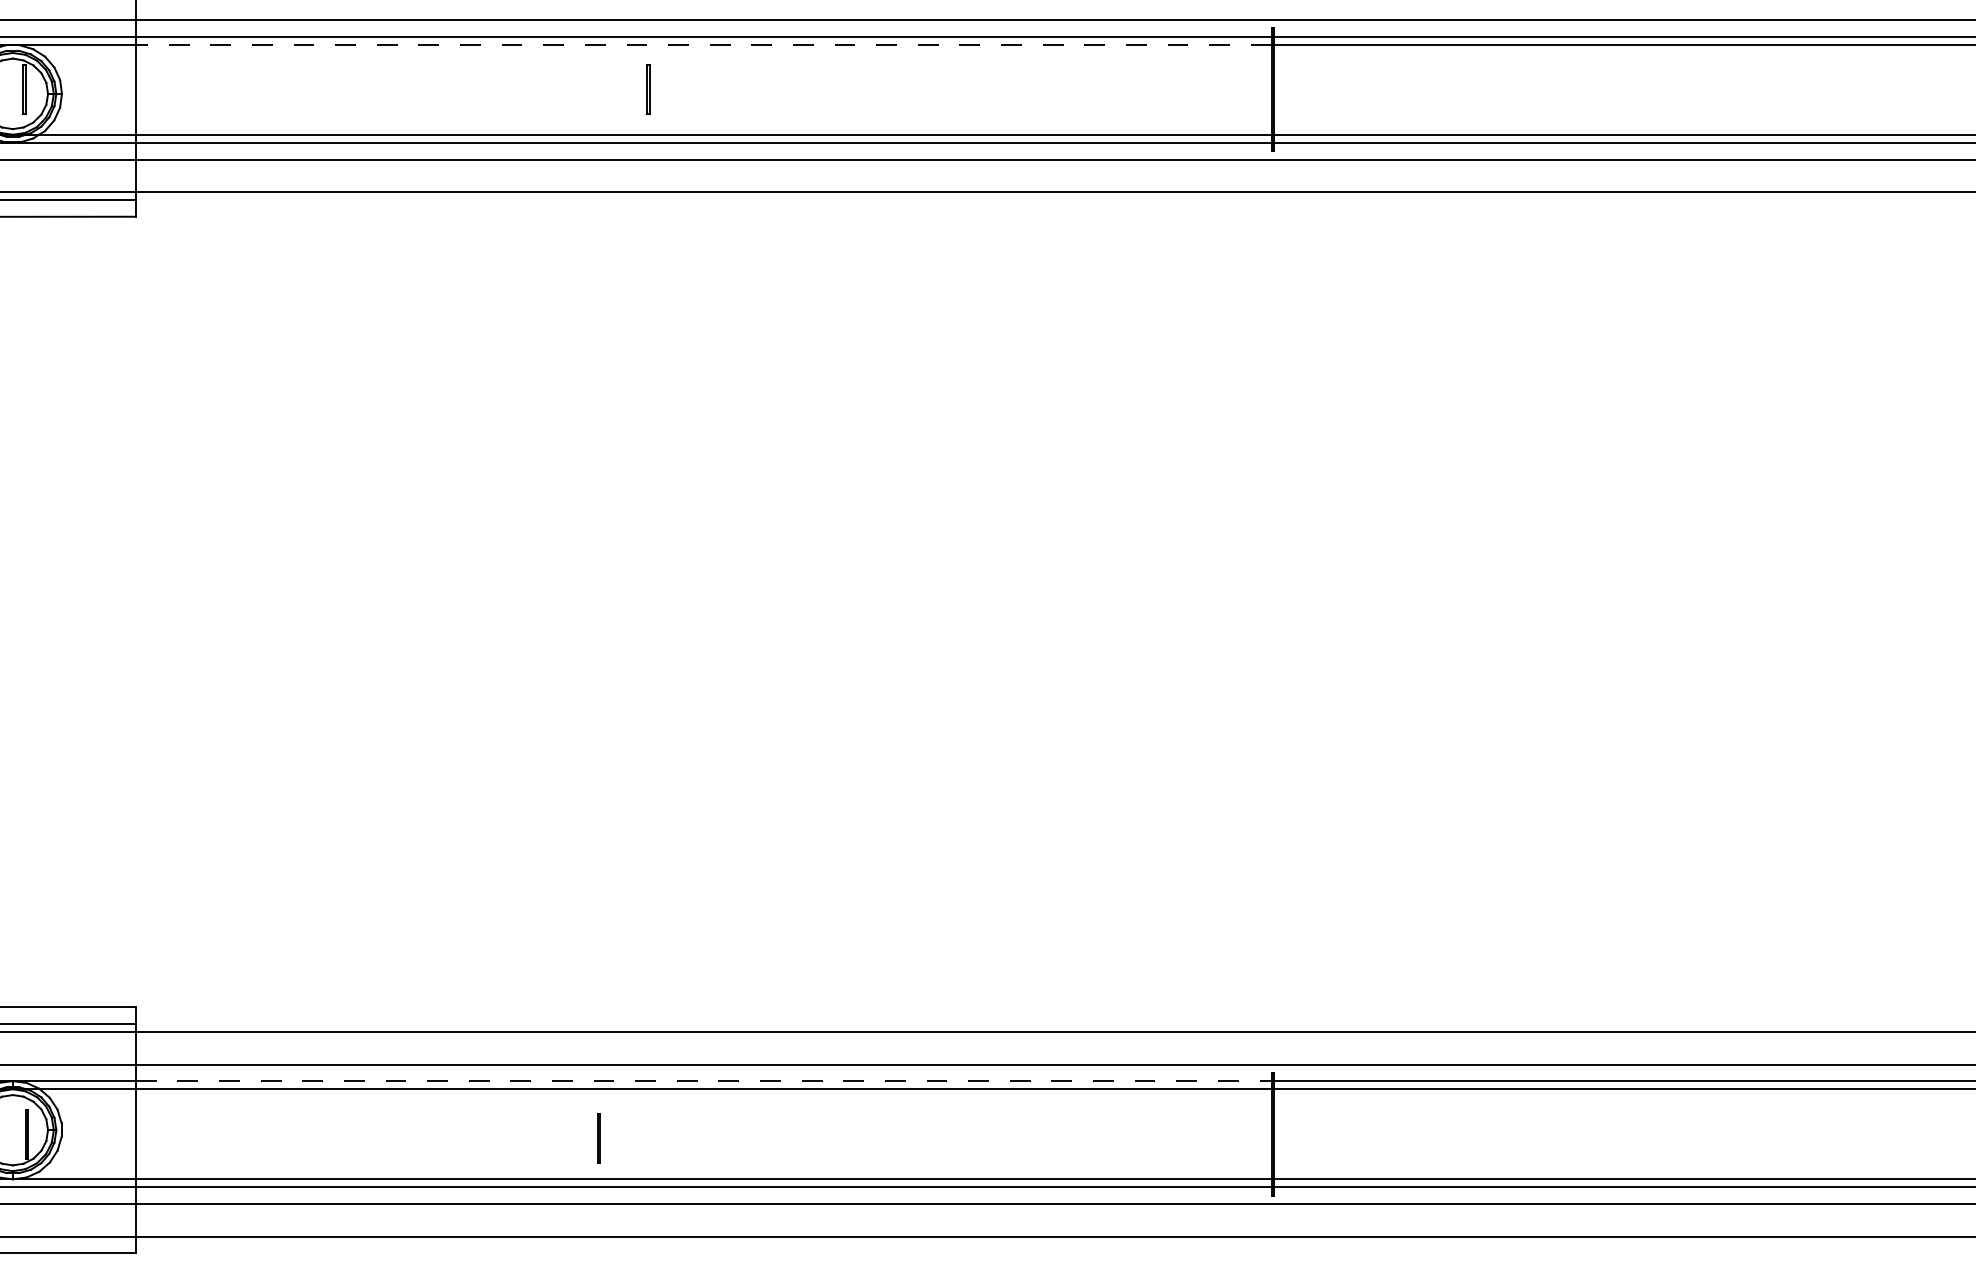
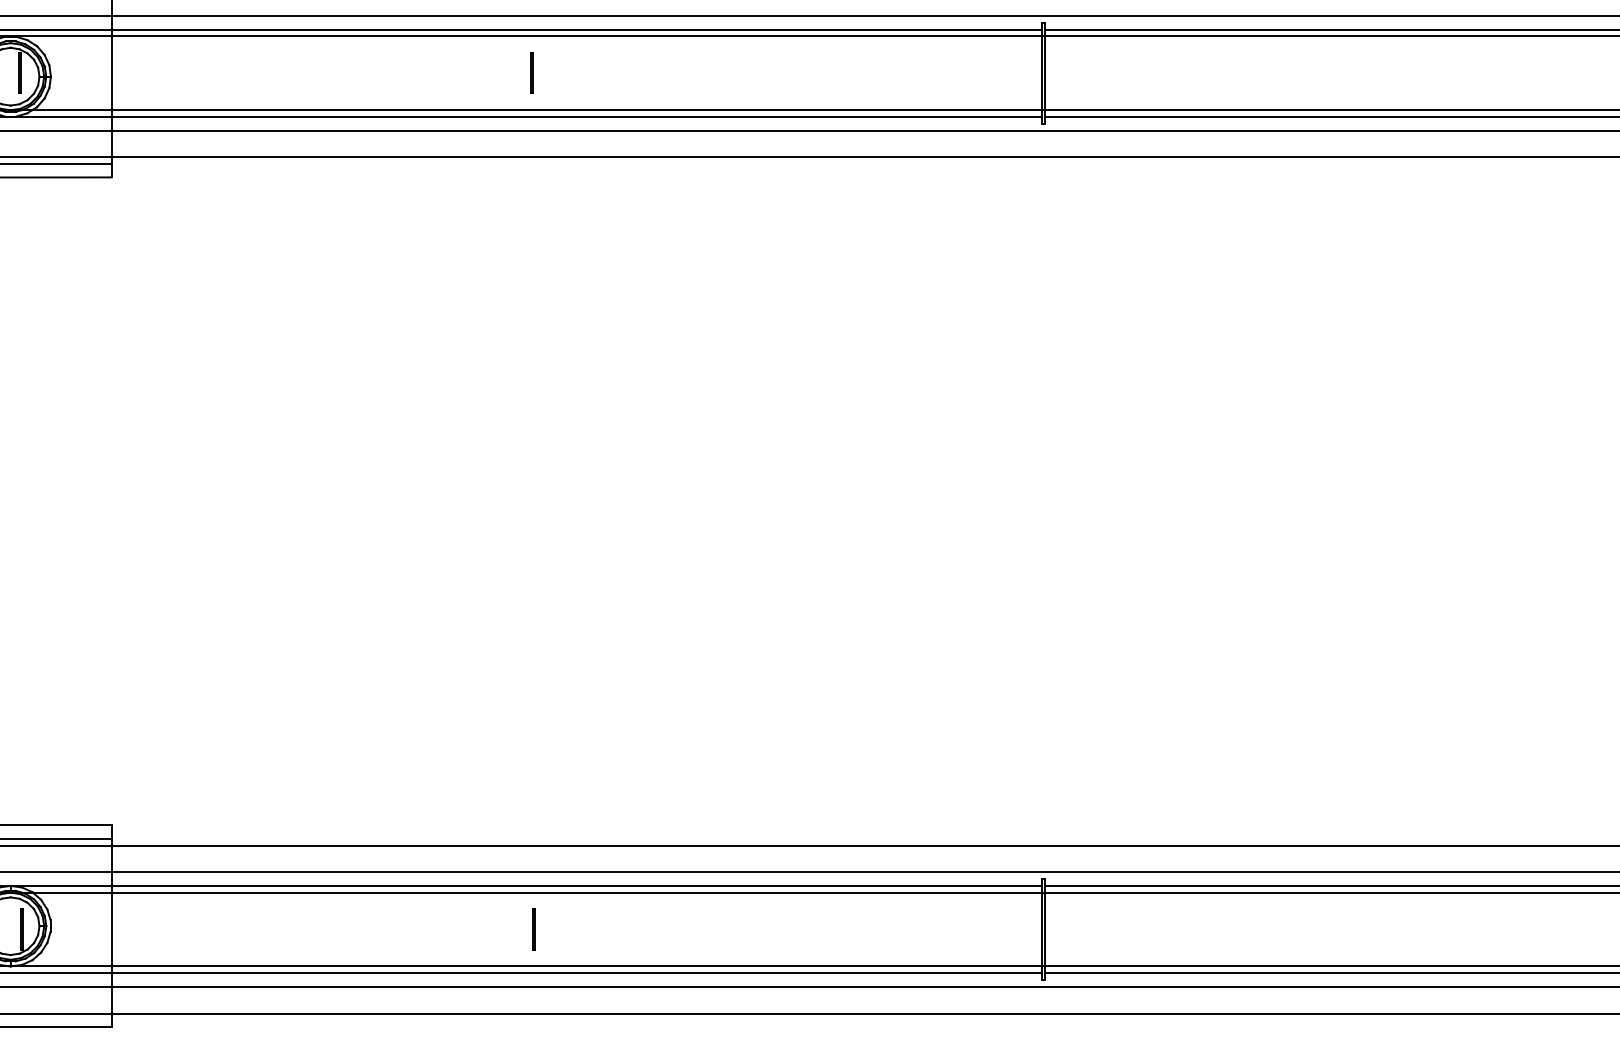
line: (703, 44) -> (576, 36), dashed -> solid
line: (703, 1081) -> (576, 886), dashed -> solid
line: (598, 1138) -> (533, 929), moved

